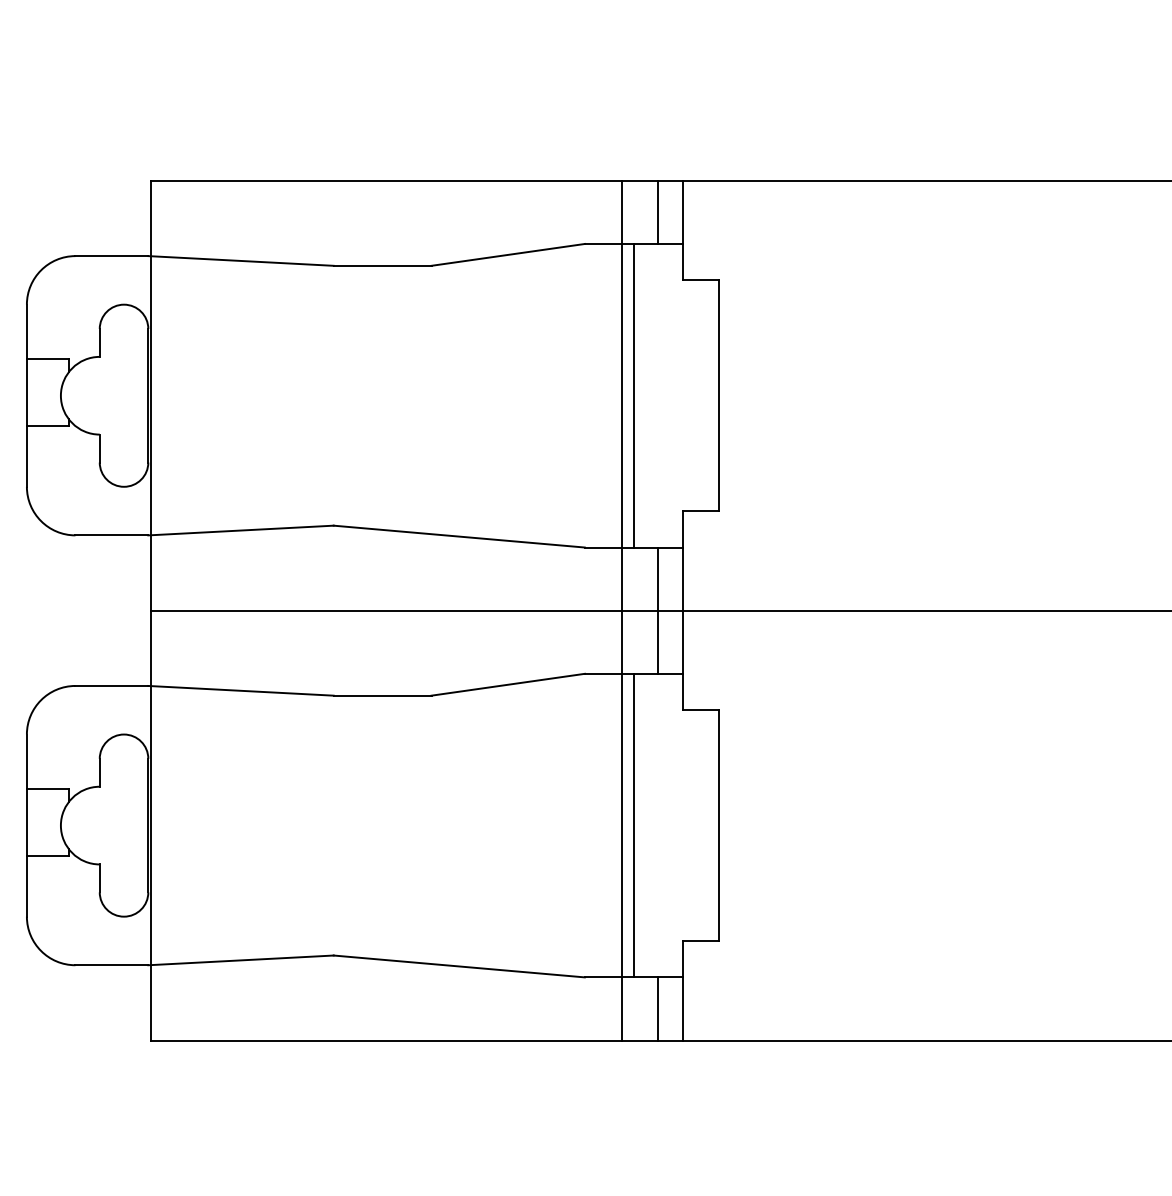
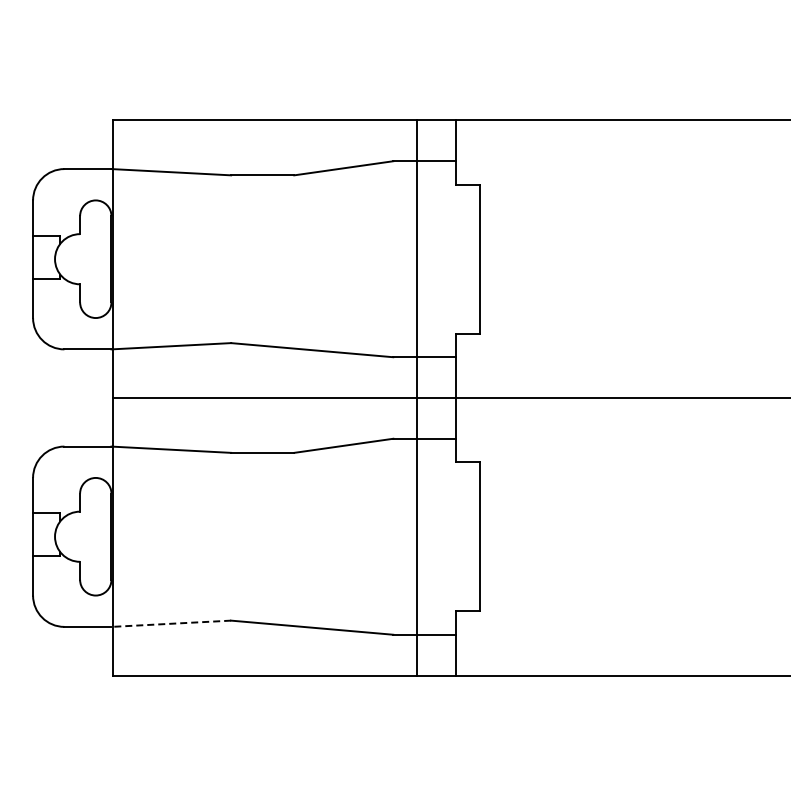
line: (657, 211) -> (440, 140), removed
line: (634, 396) -> (425, 259), removed
line: (657, 609) -> (440, 397), removed
line: (634, 825) -> (425, 536), removed
line: (241, 959) -> (171, 623), solid -> dashed
line: (657, 1007) -> (440, 654), removed

